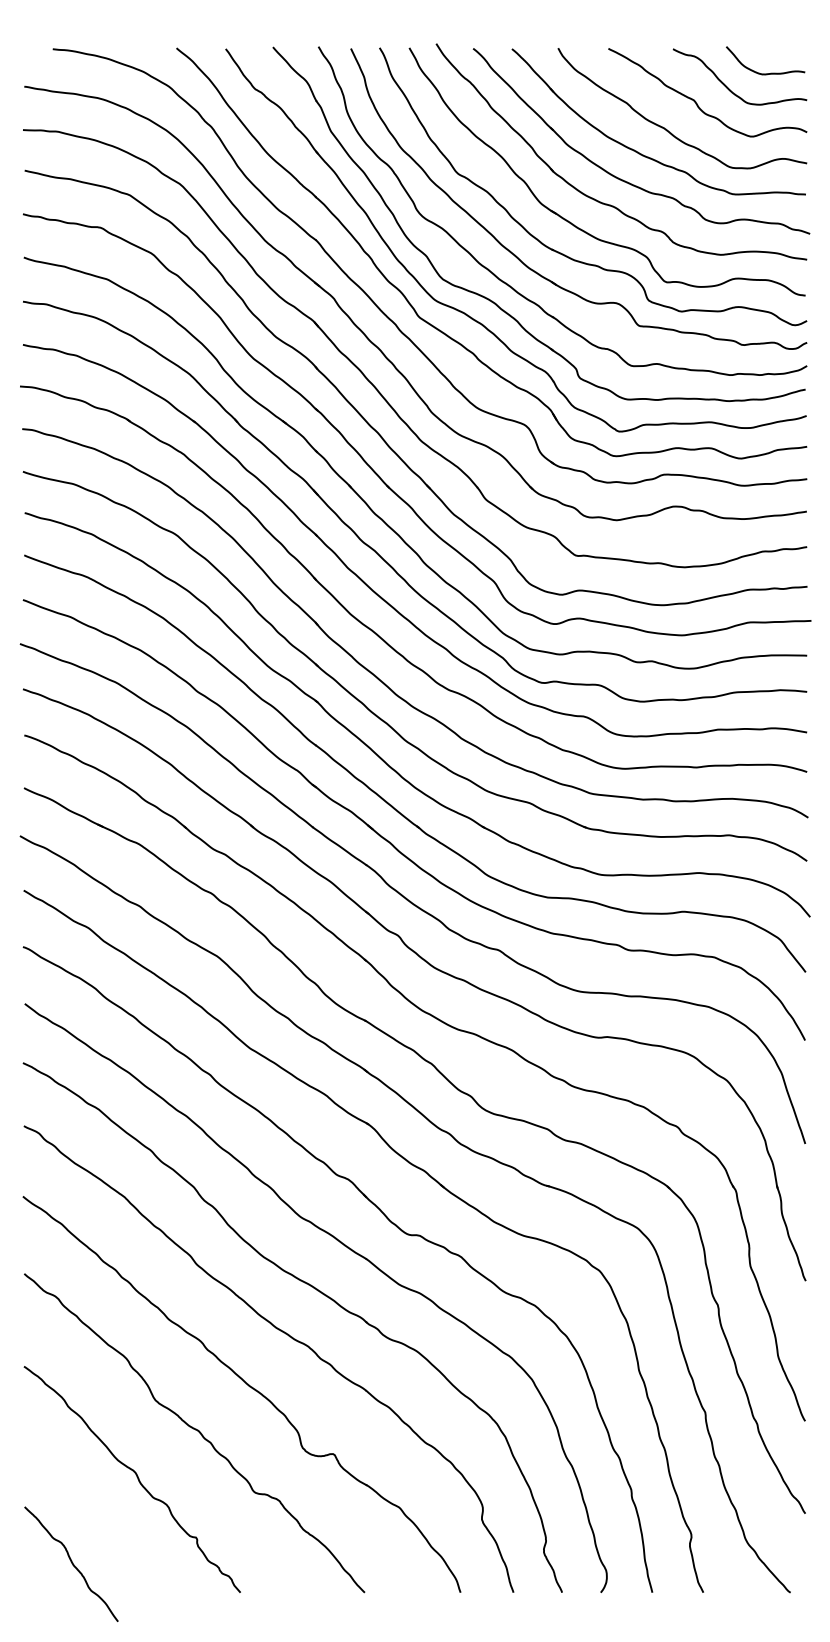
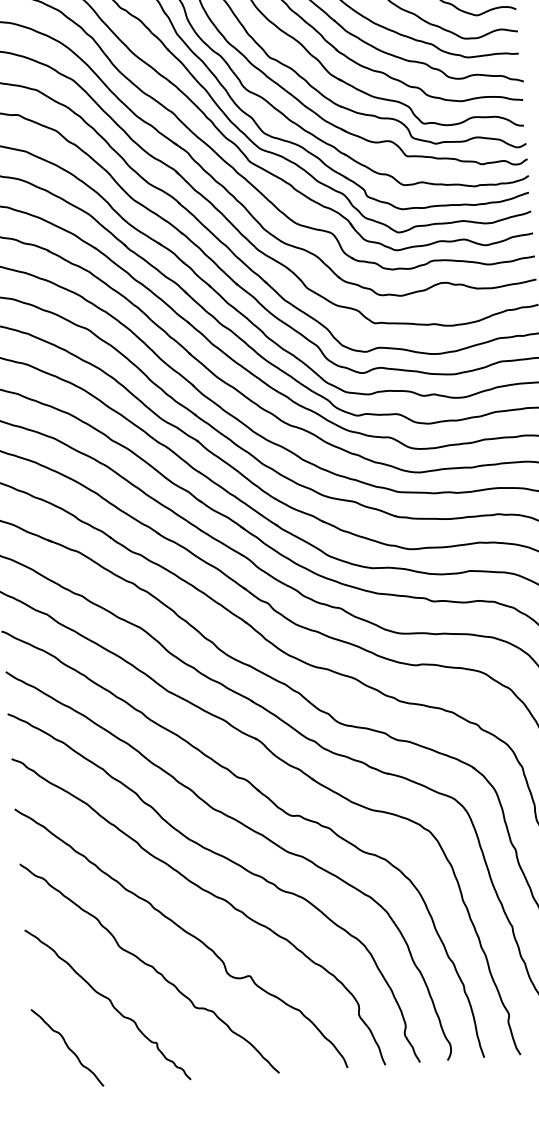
curve: (71, 1563) -> (67, 1047), moved

